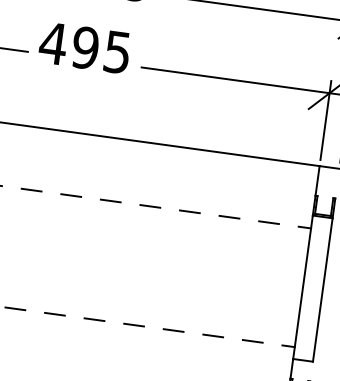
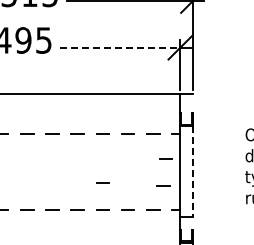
line: (236, 79) -> (120, 47), solid -> dashed
line: (282, 263) -> (165, 158), added
line: (178, 287) -> (102, 182), added
line: (322, 289) -> (192, 171), solid -> dashed
line: (273, 305) -> (163, 185), added

